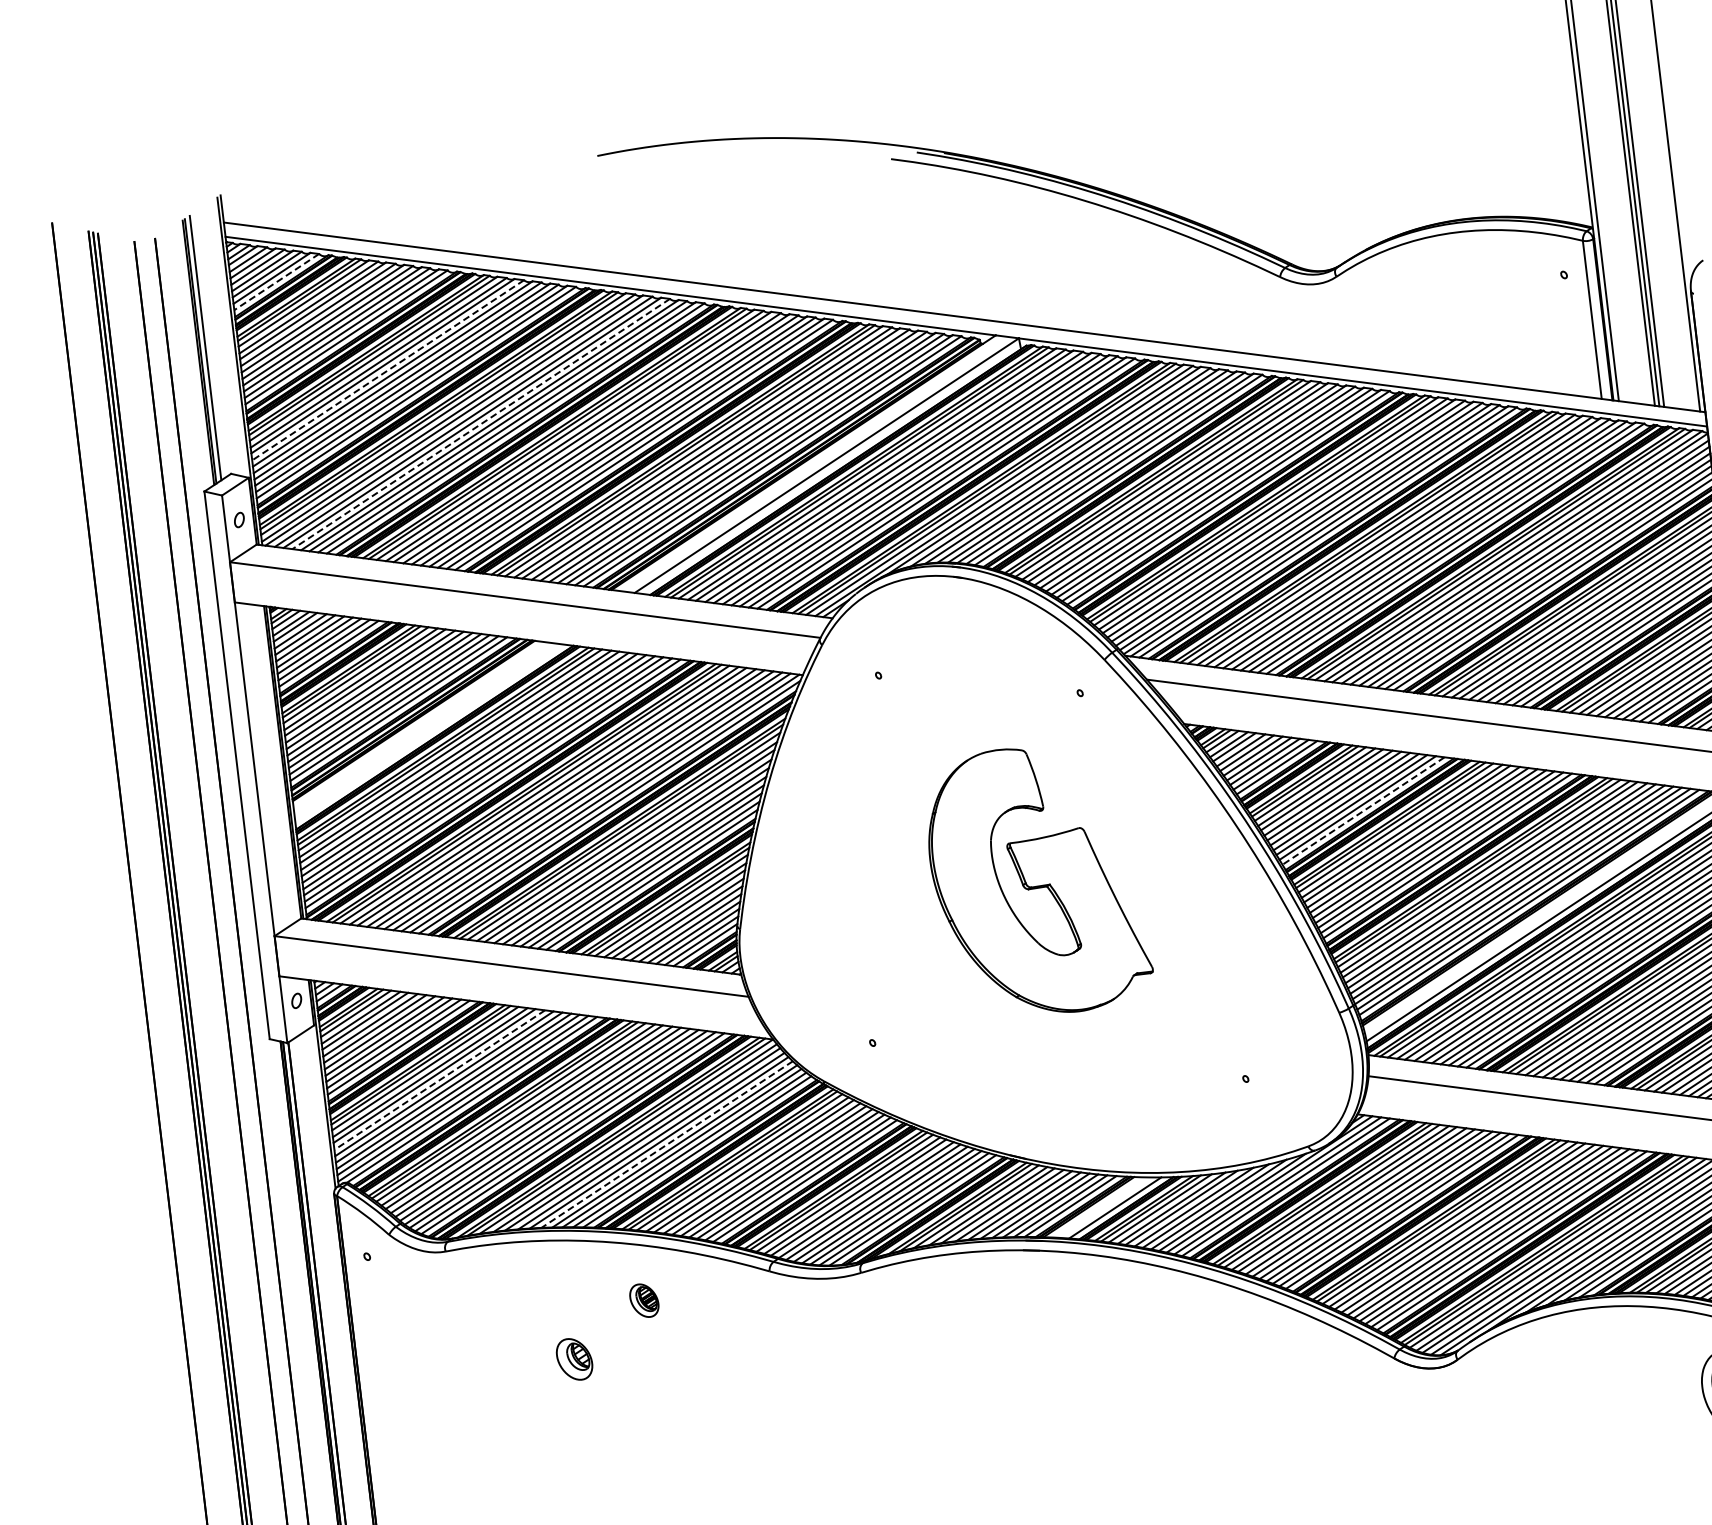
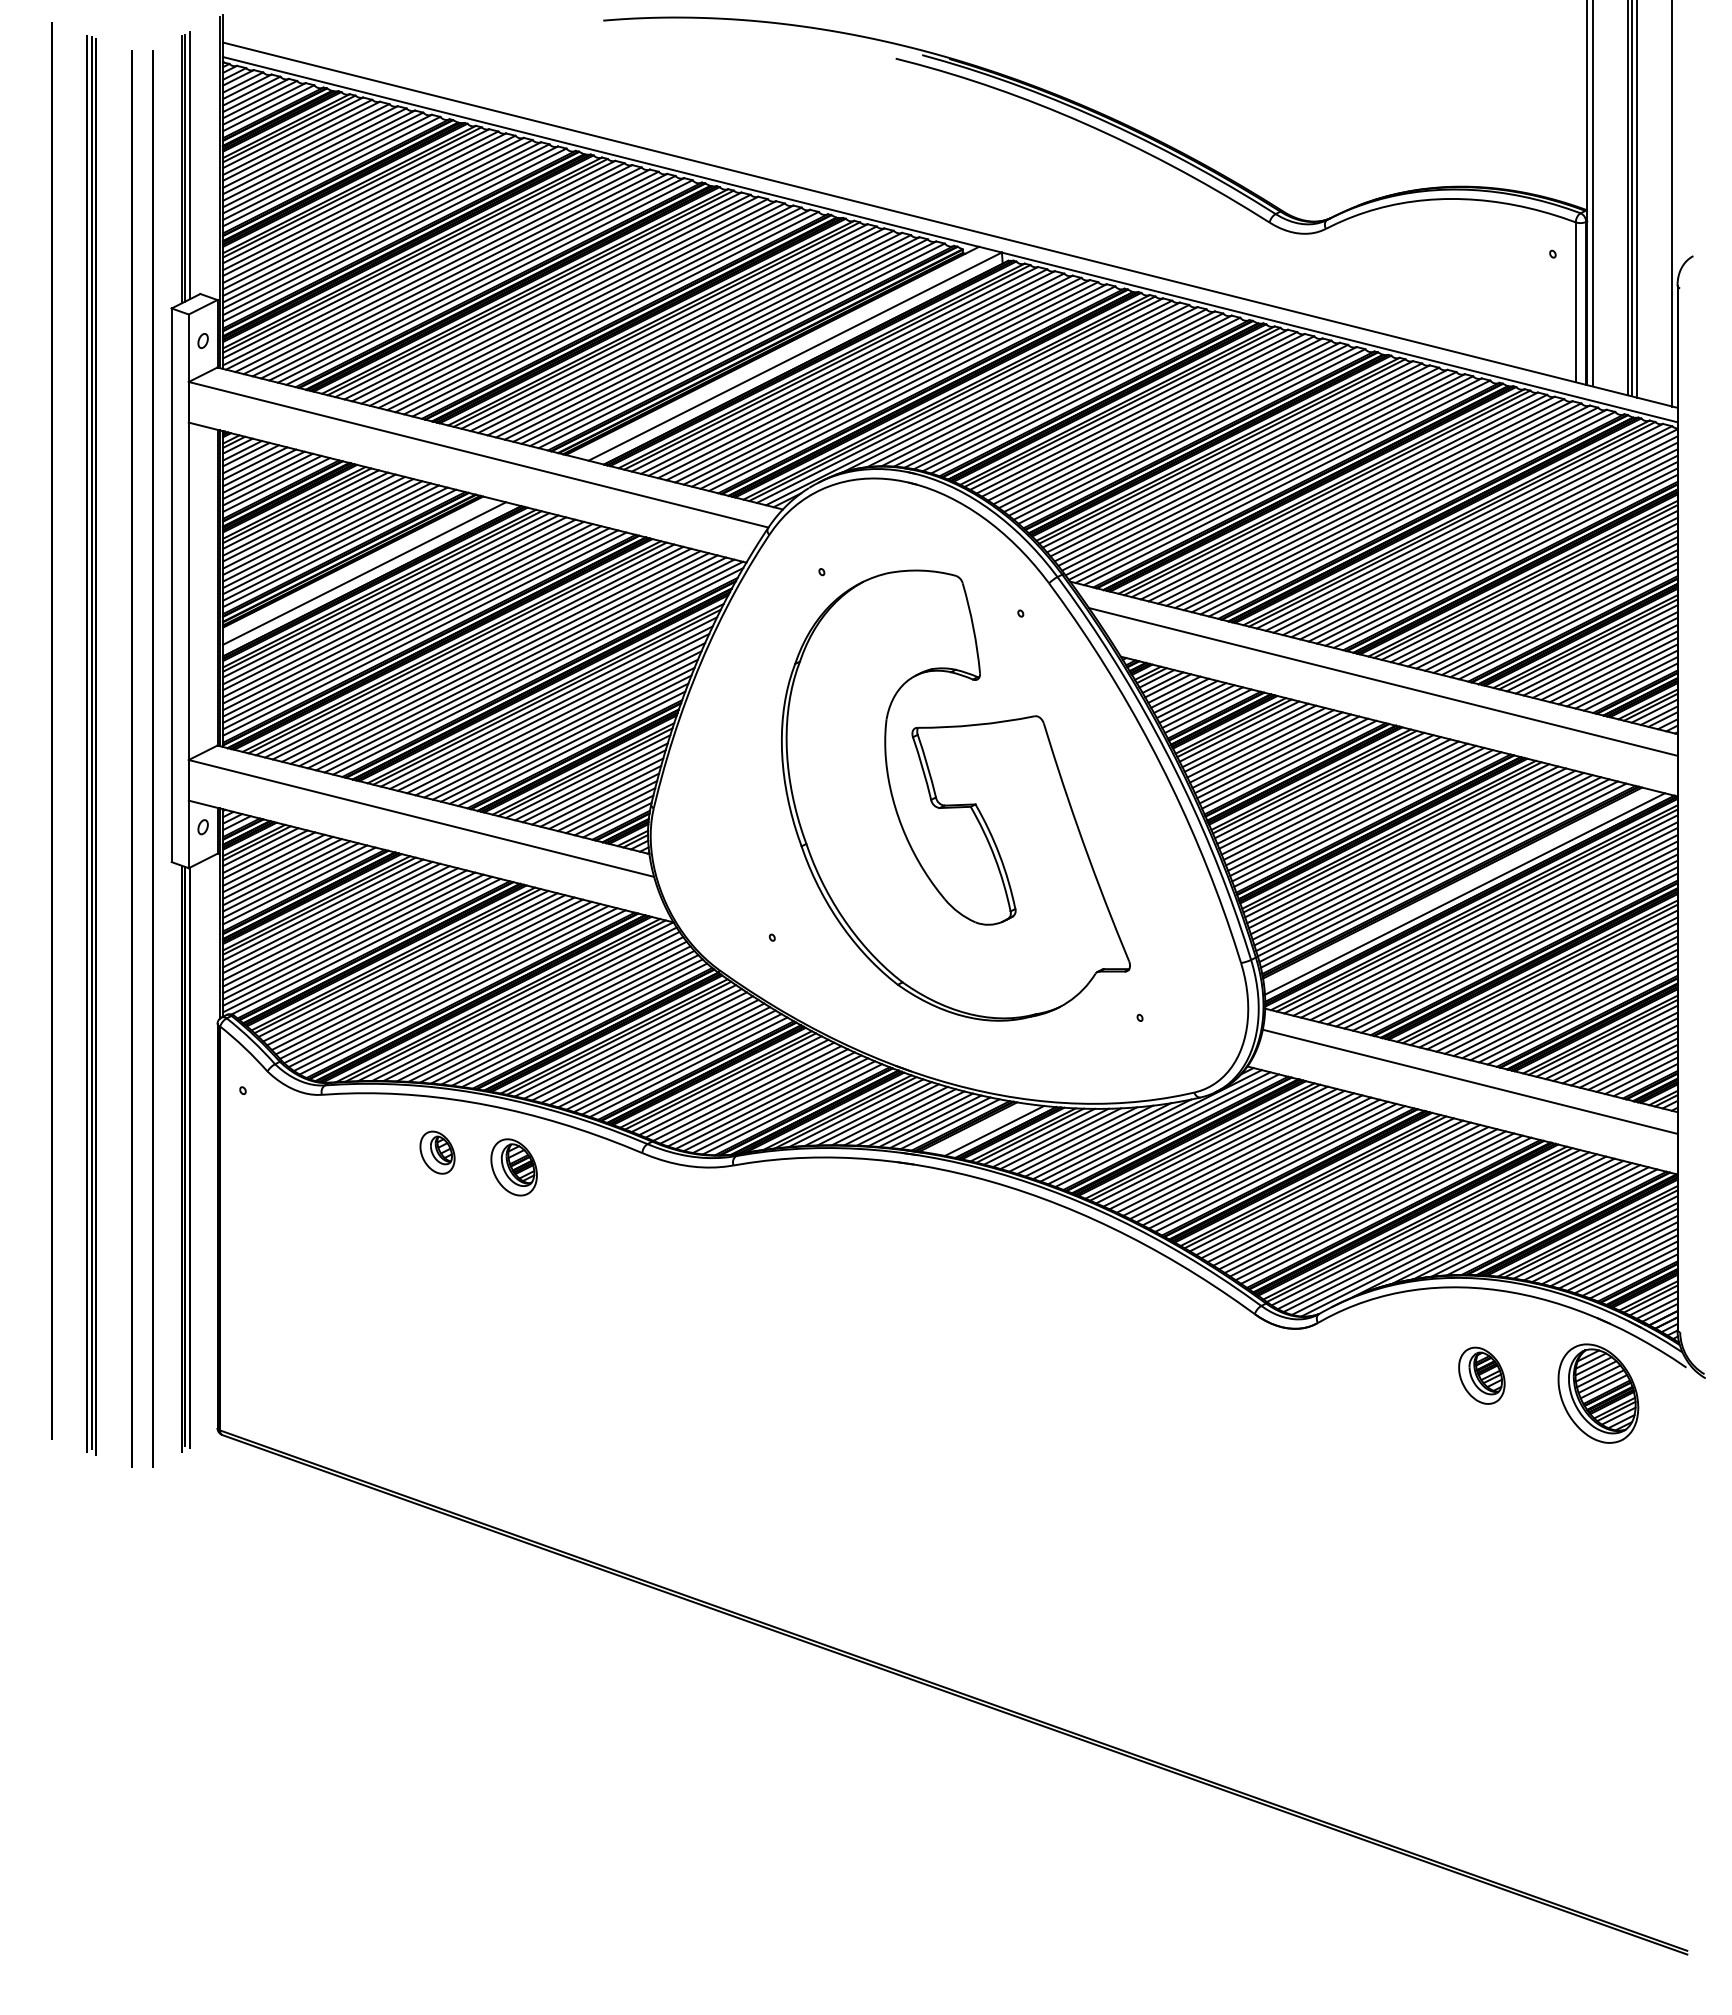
line: (276, 282) -> (268, 108), dashed -> solid
line: (388, 370) -> (369, 209), dashed -> solid
line: (481, 424) -> (455, 274), dashed -> solid
line: (426, 730) -> (364, 573), added
line: (1363, 810) -> (1289, 764), dashed -> solid
part: (1037, 880) -> (955, 795), size x1.67
line: (439, 1080) -> (336, 923), dashed -> solid
line: (666, 1144) -> (554, 1014), dashed -> solid
part: (643, 1300) -> (513, 1167), size x1.67
part: (574, 1359) -> (437, 1152), moved
part: (1625, 1392) -> (1481, 1375), added

